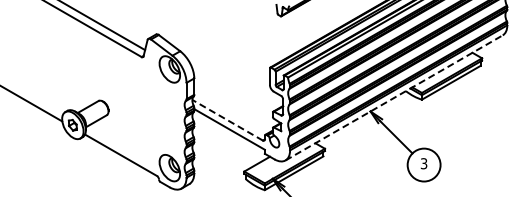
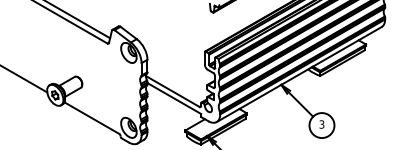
line: (394, 97) -> (299, 74), dashed -> solid
line: (227, 120) -> (172, 91), dashed -> solid

